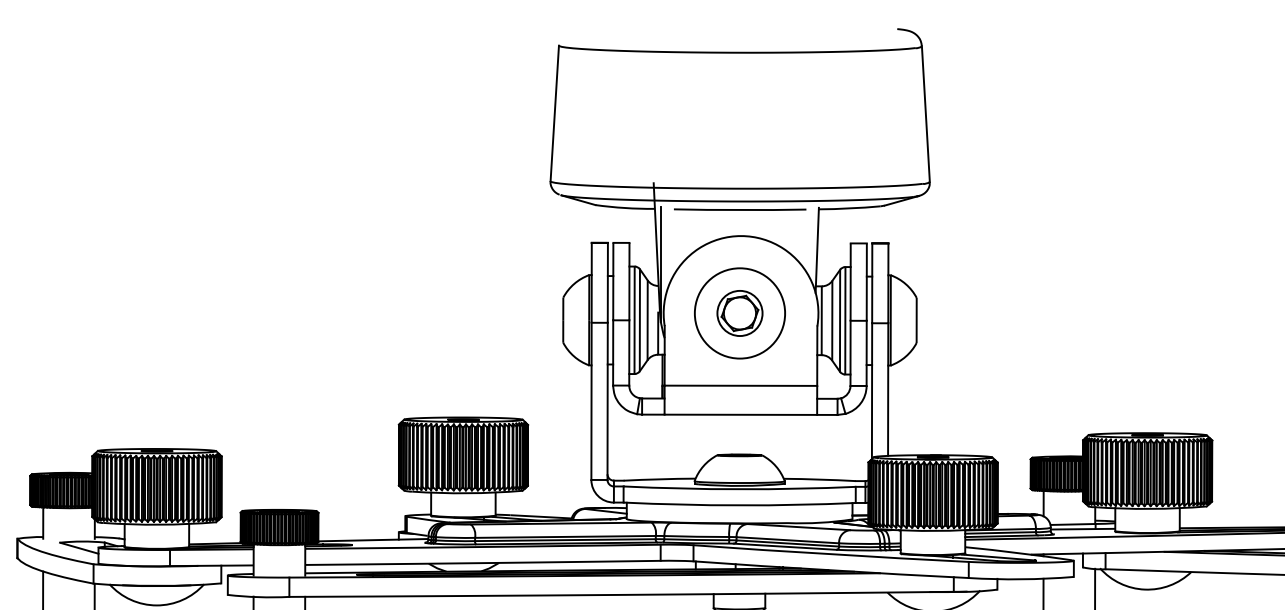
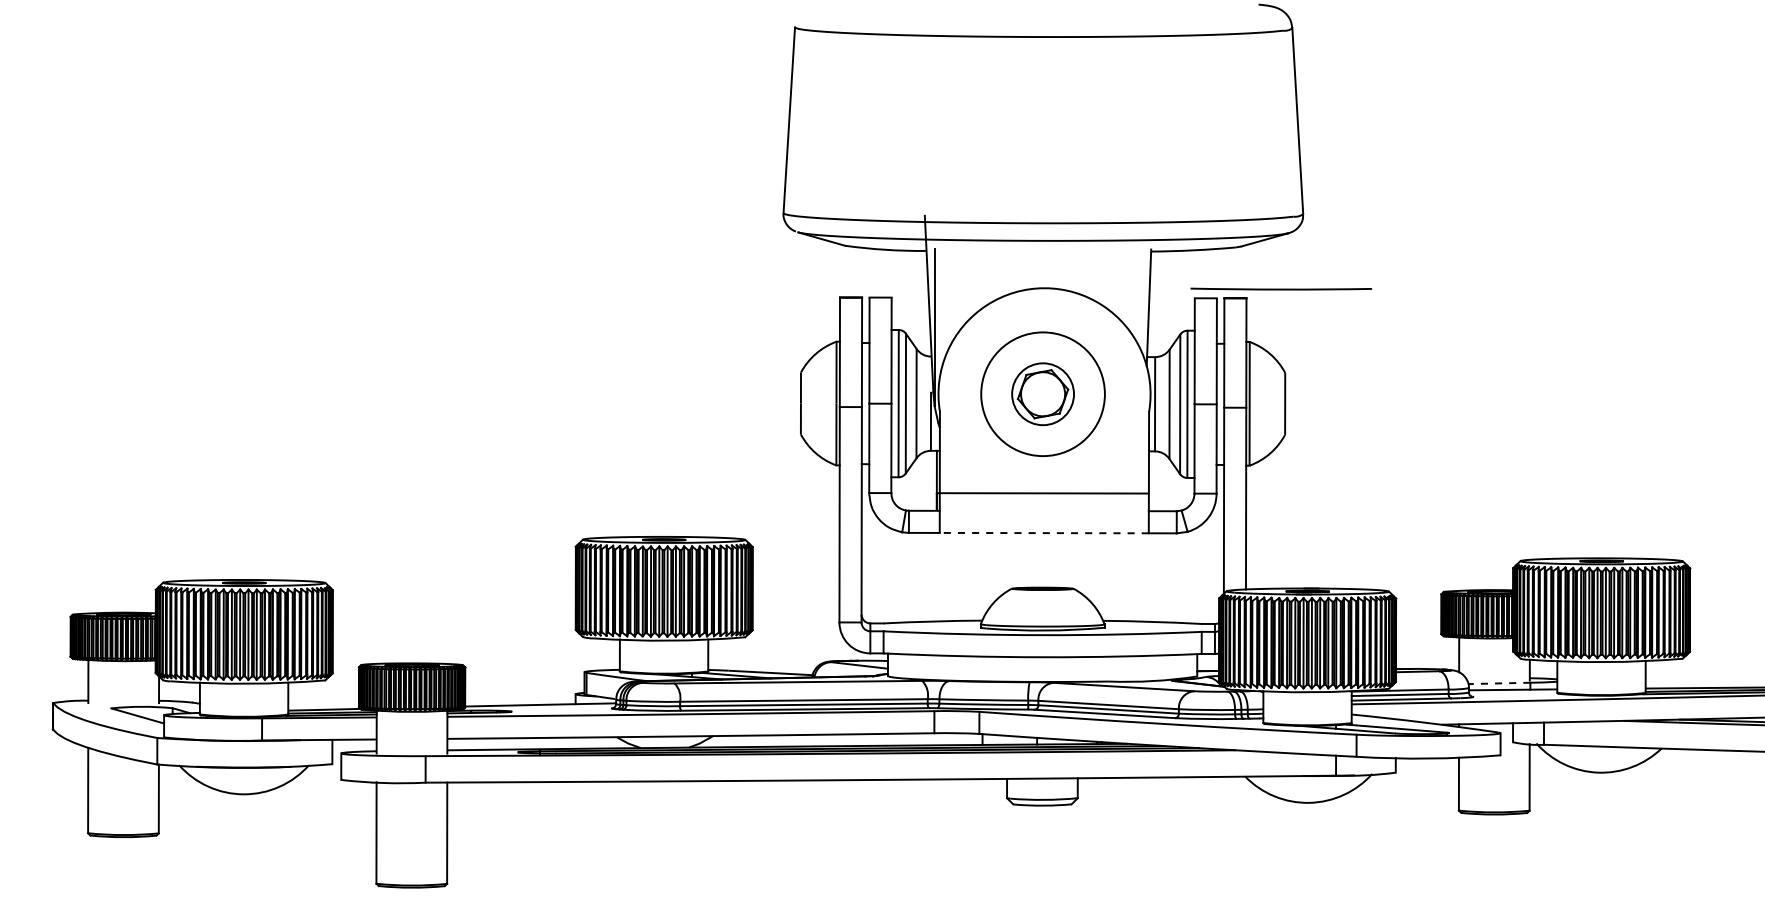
line: (739, 209) -> (1280, 288), moved
line: (741, 415) -> (1044, 533), solid -> dashed
line: (1073, 524) -> (1499, 683), solid -> dashed

